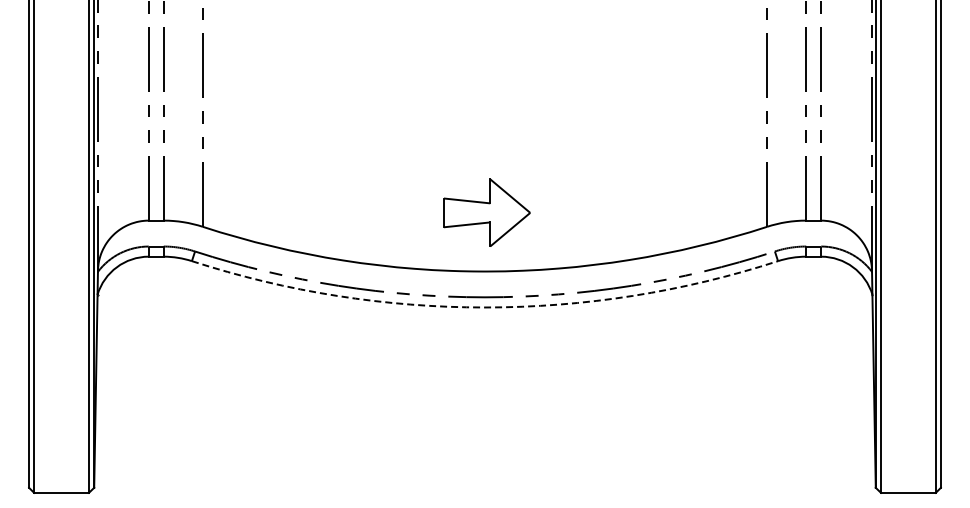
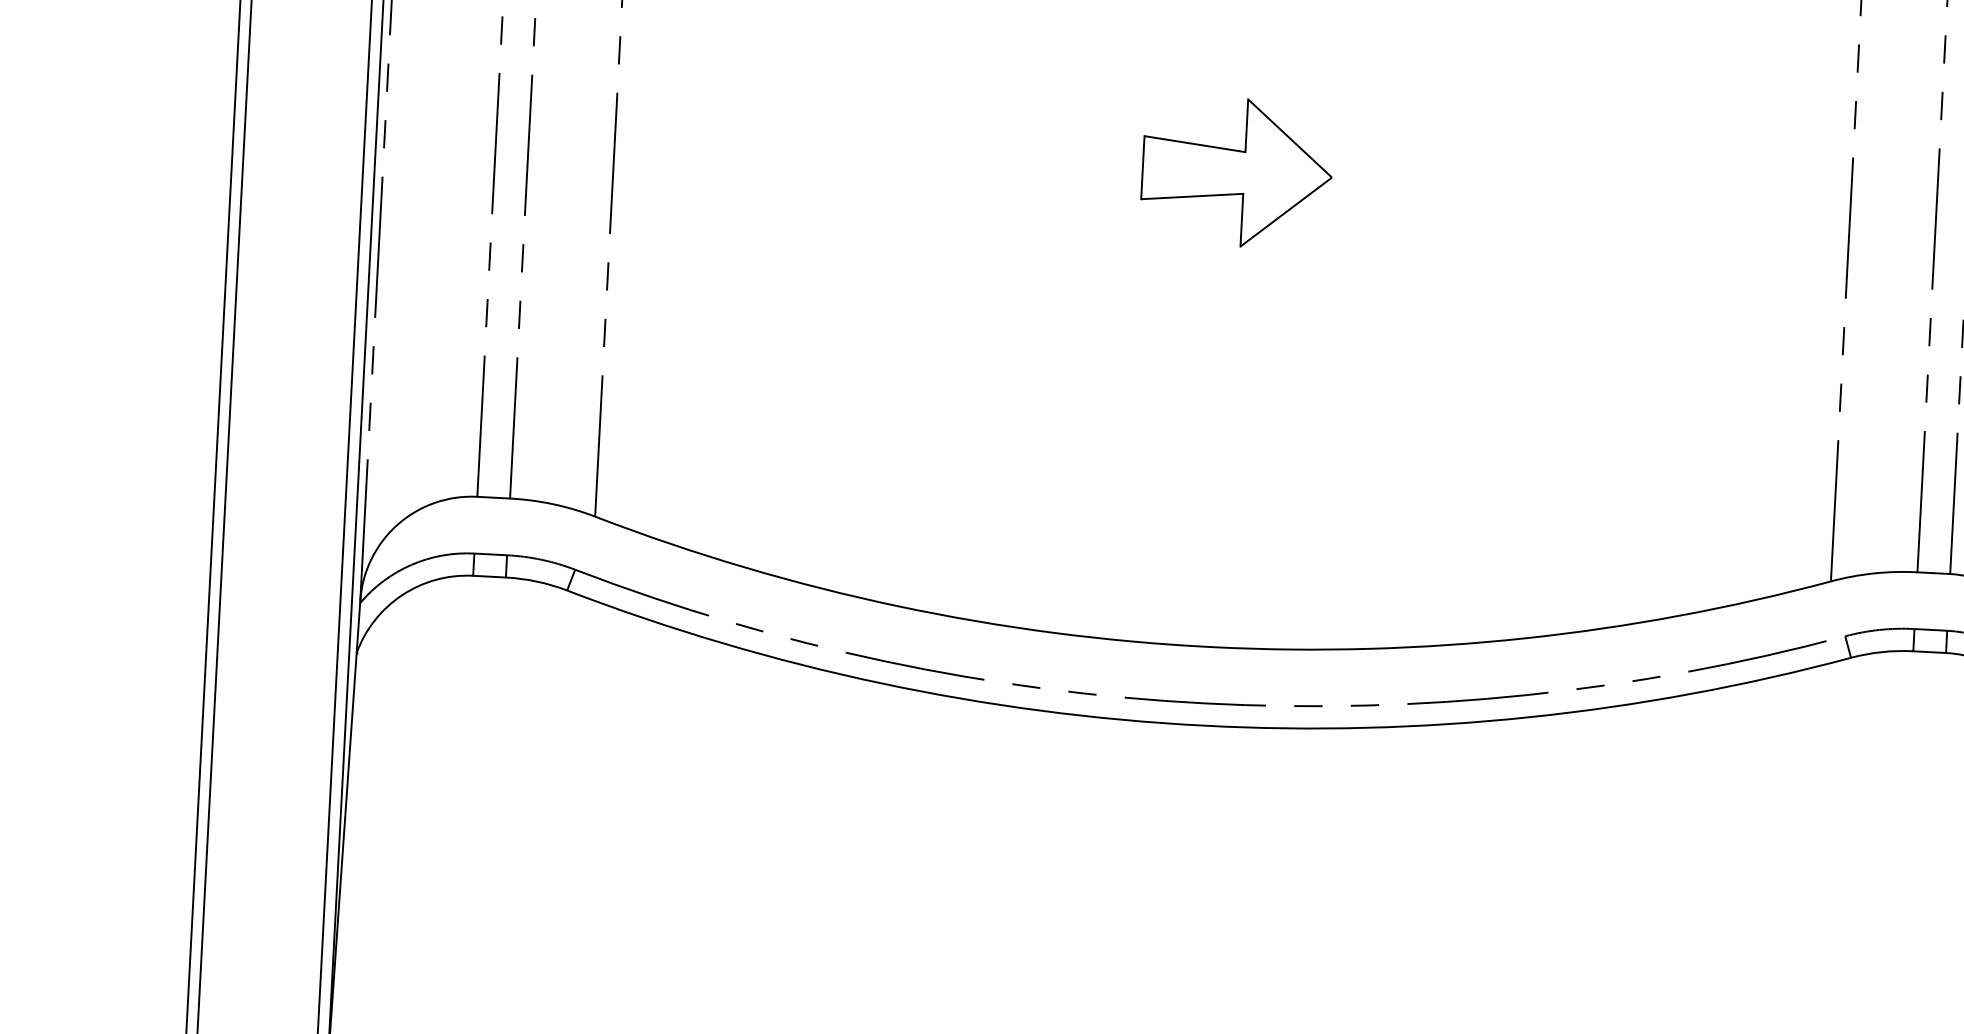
part: (486, 212) -> (1236, 171), moved
arc: (484, 307) -> (1202, 725), dashed -> solid

